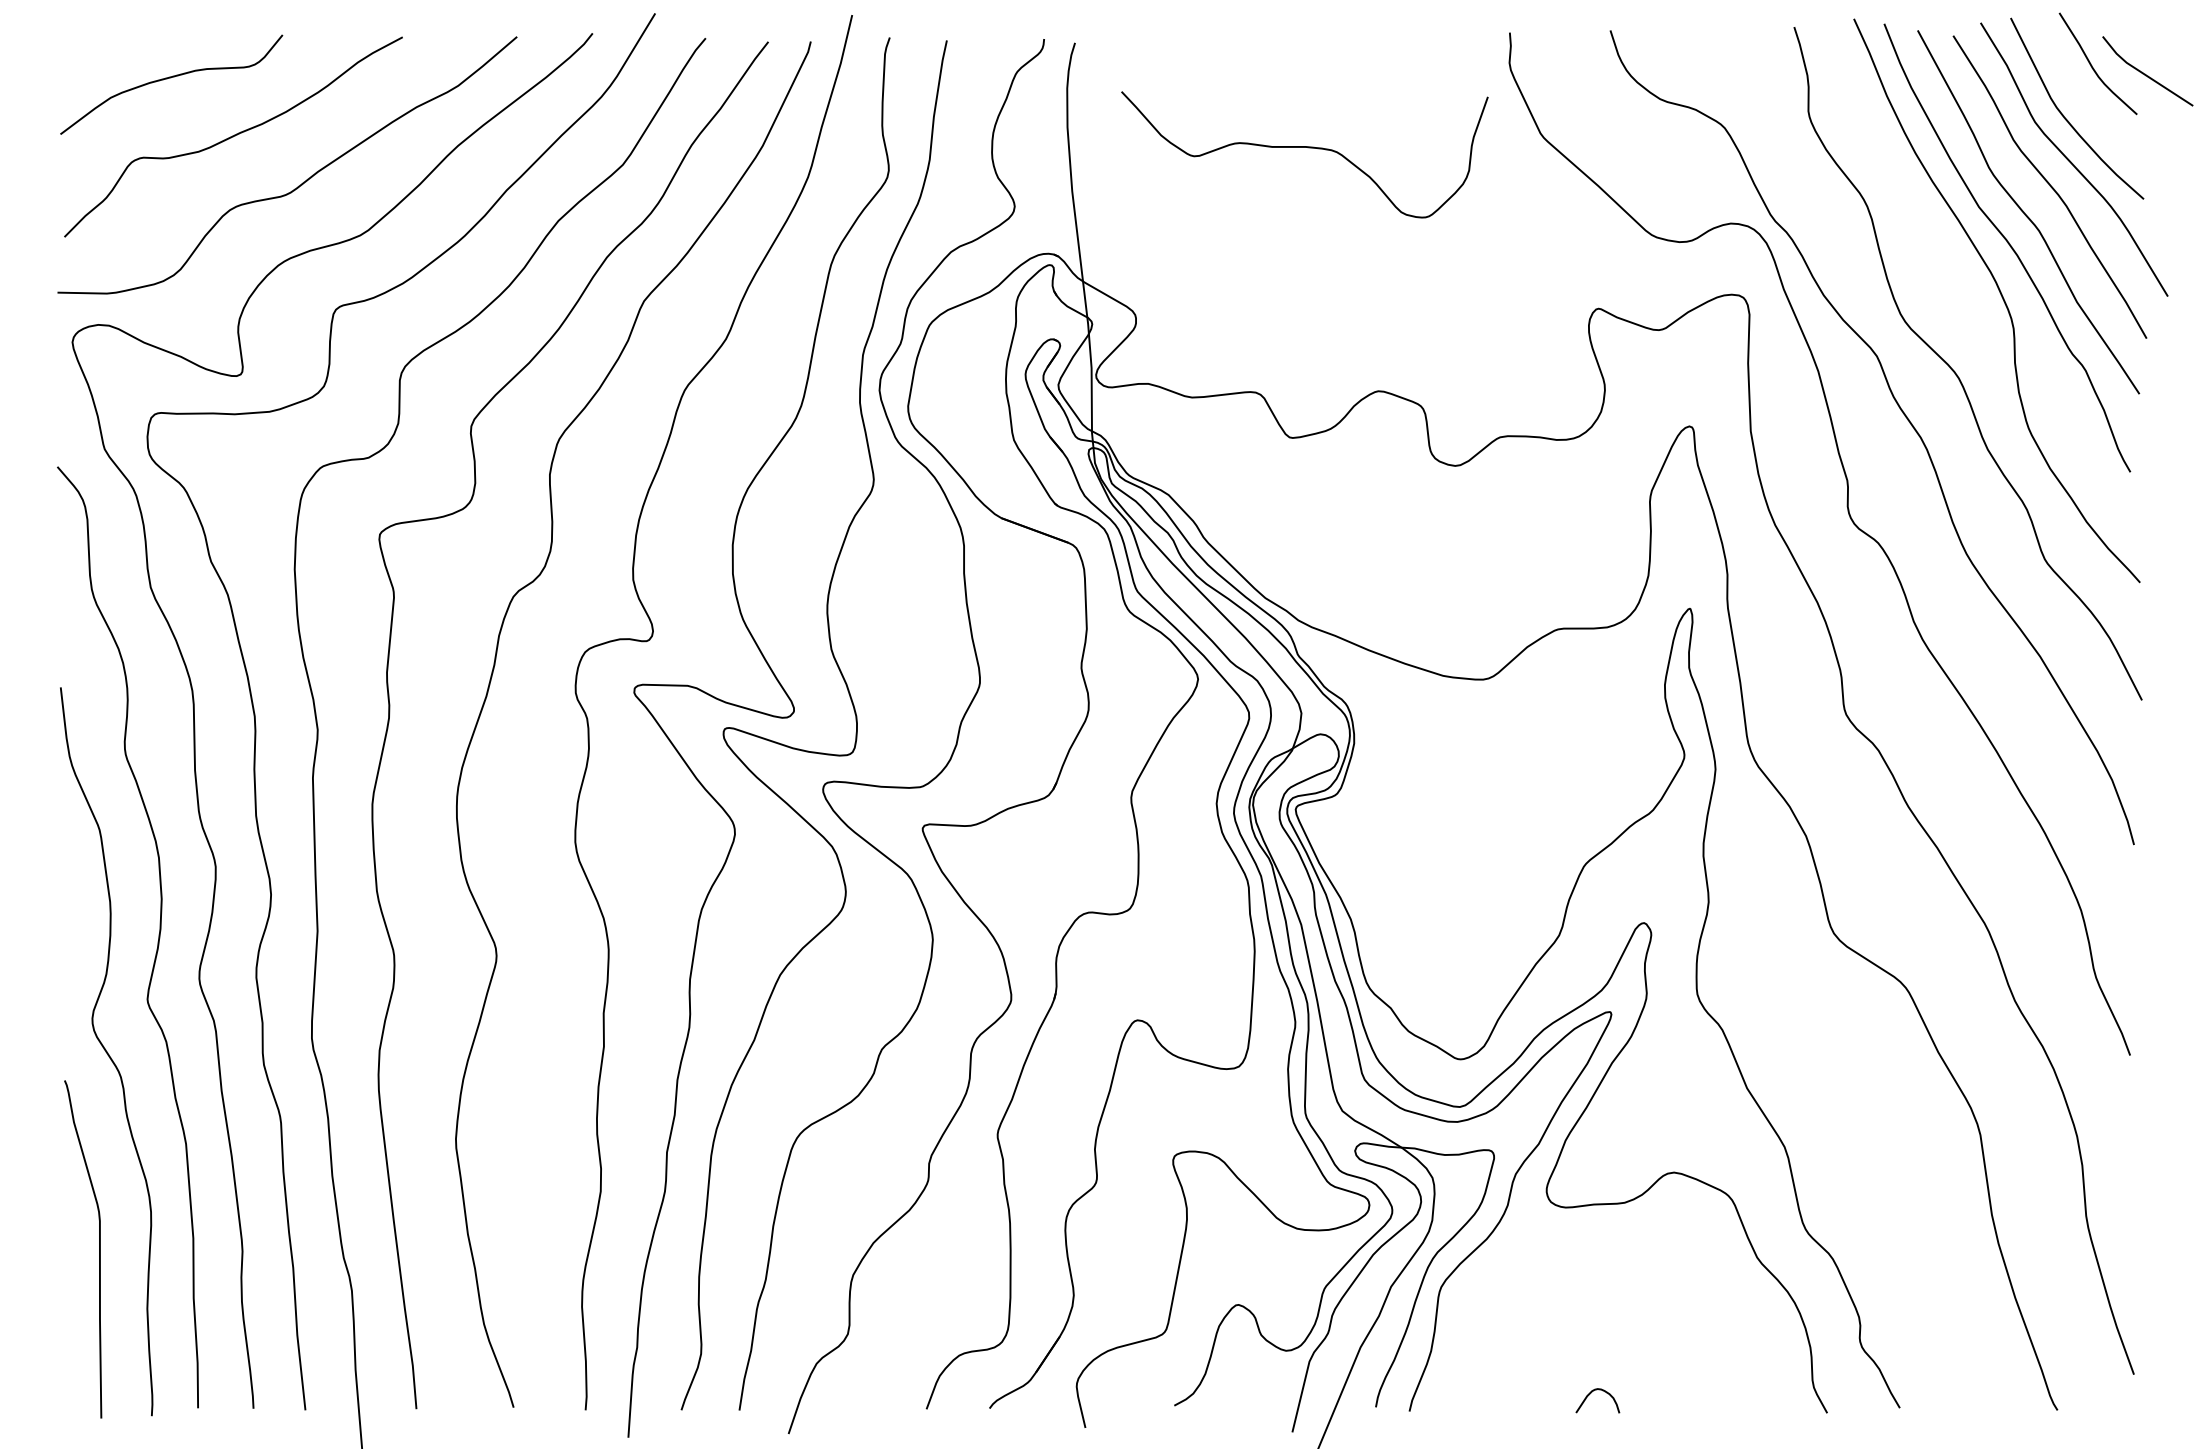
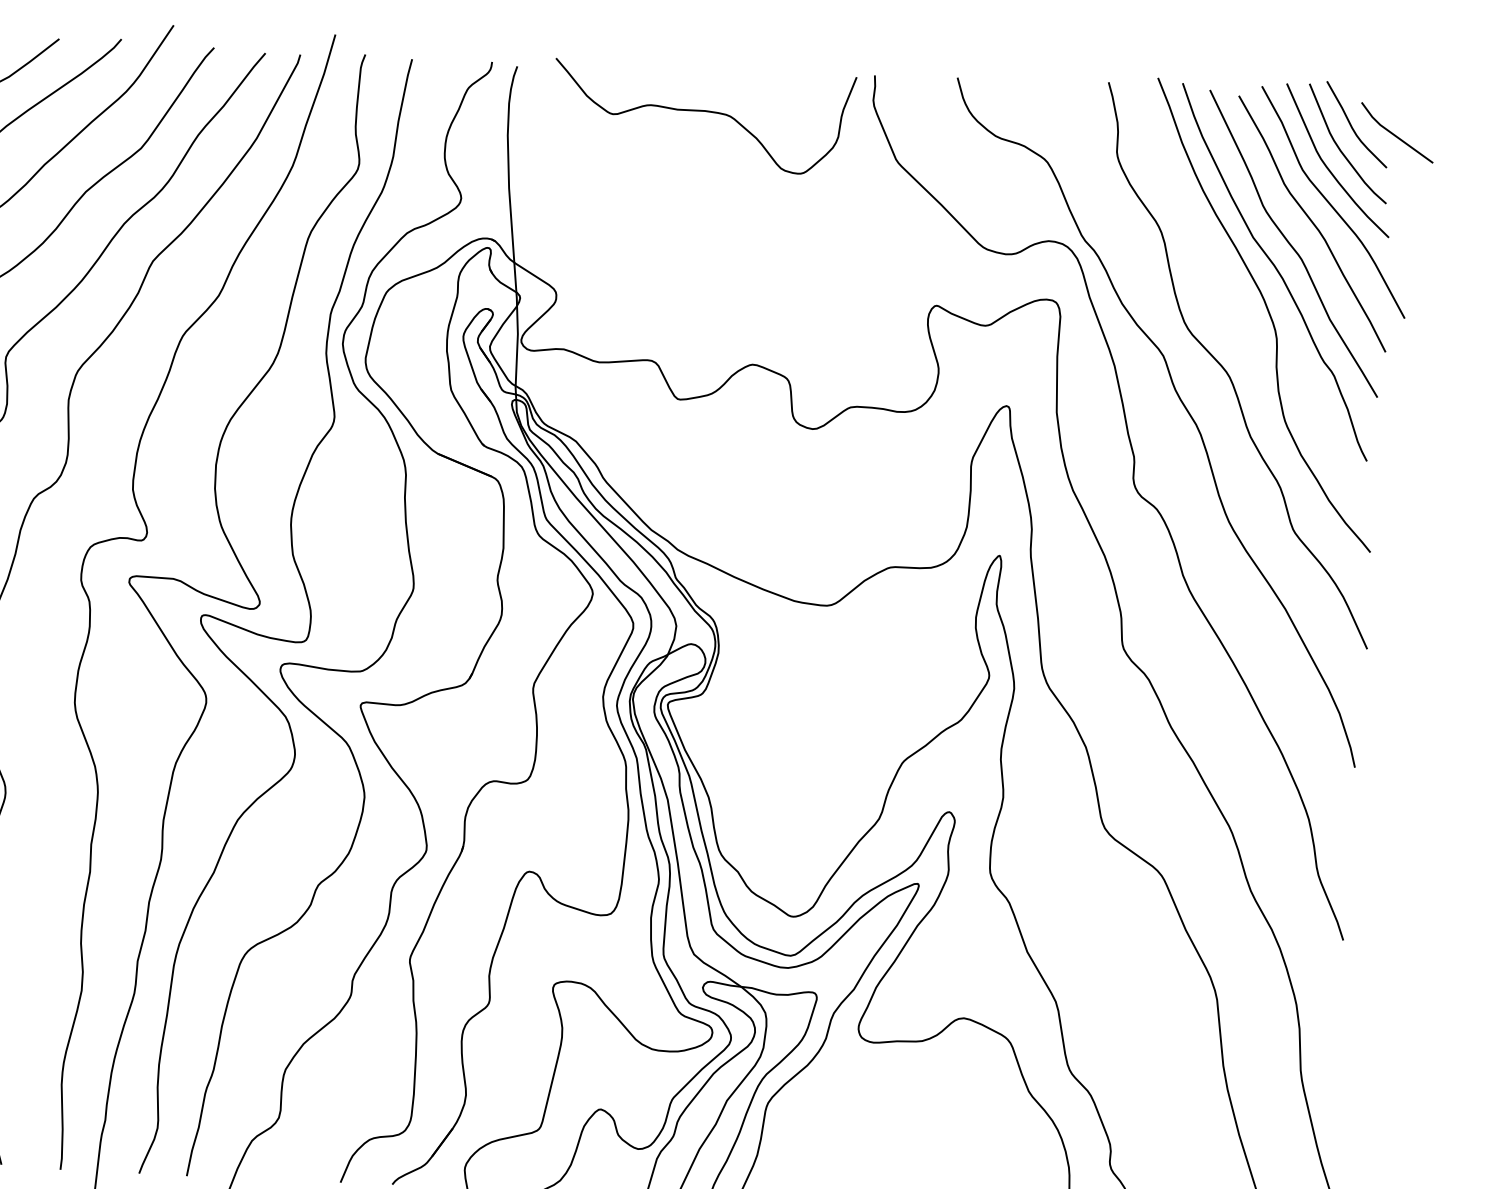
curve: (2078, 92) -> (1339, 147), added
curve: (1304, 147) -> (704, 111), moved

